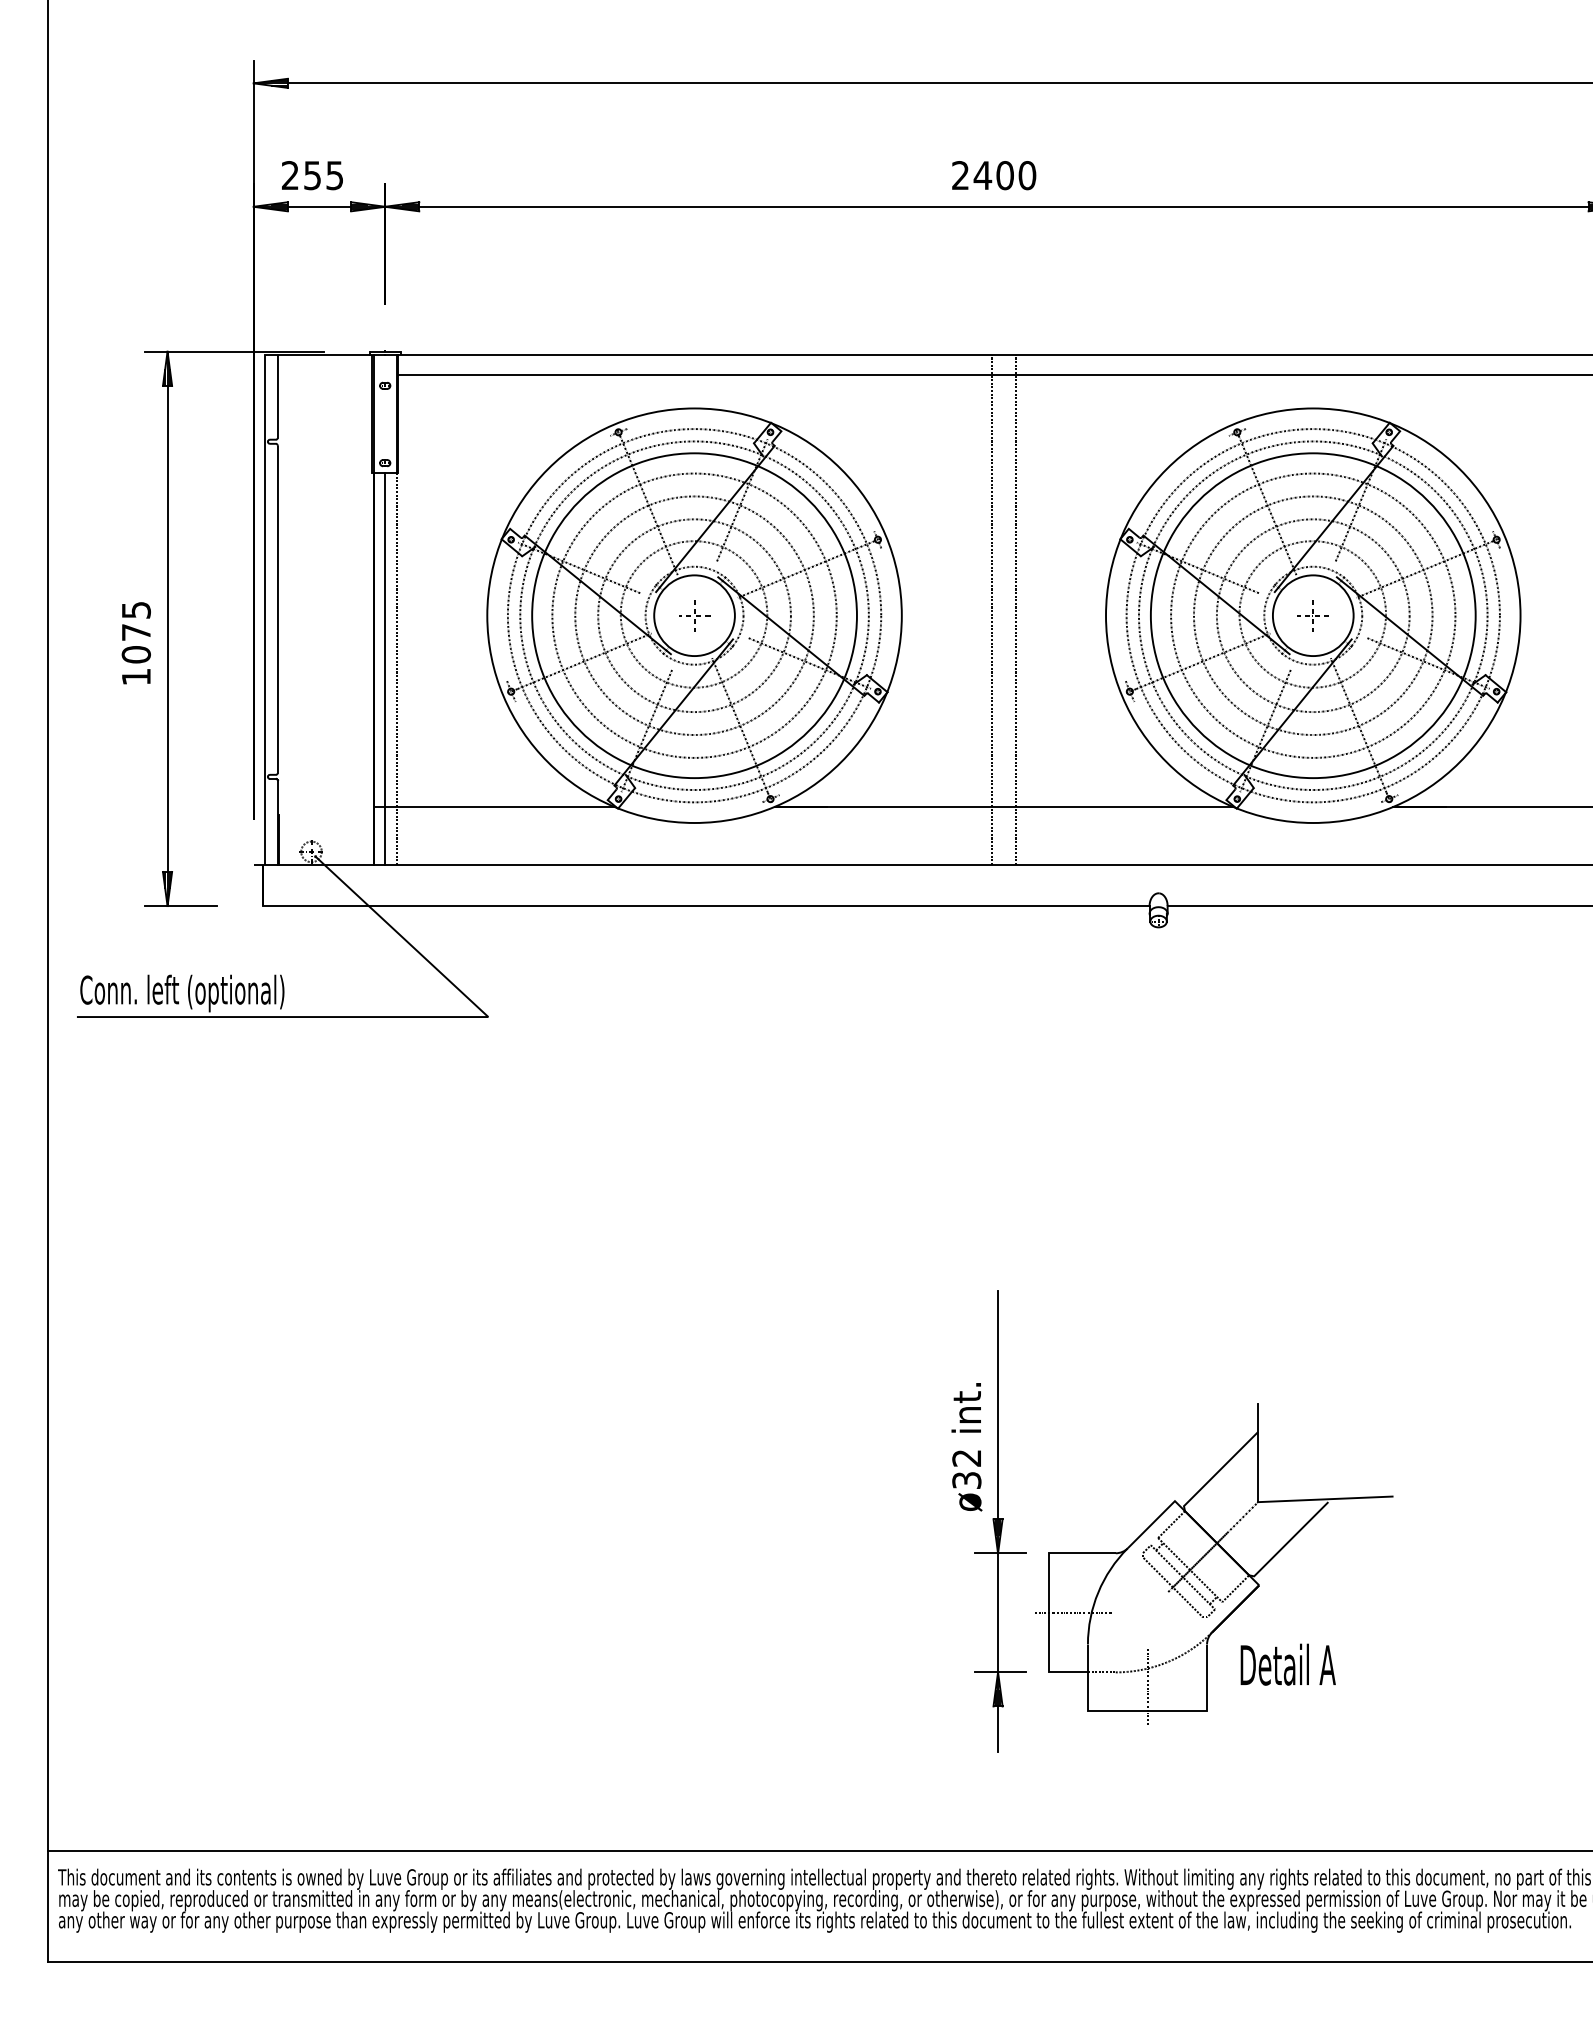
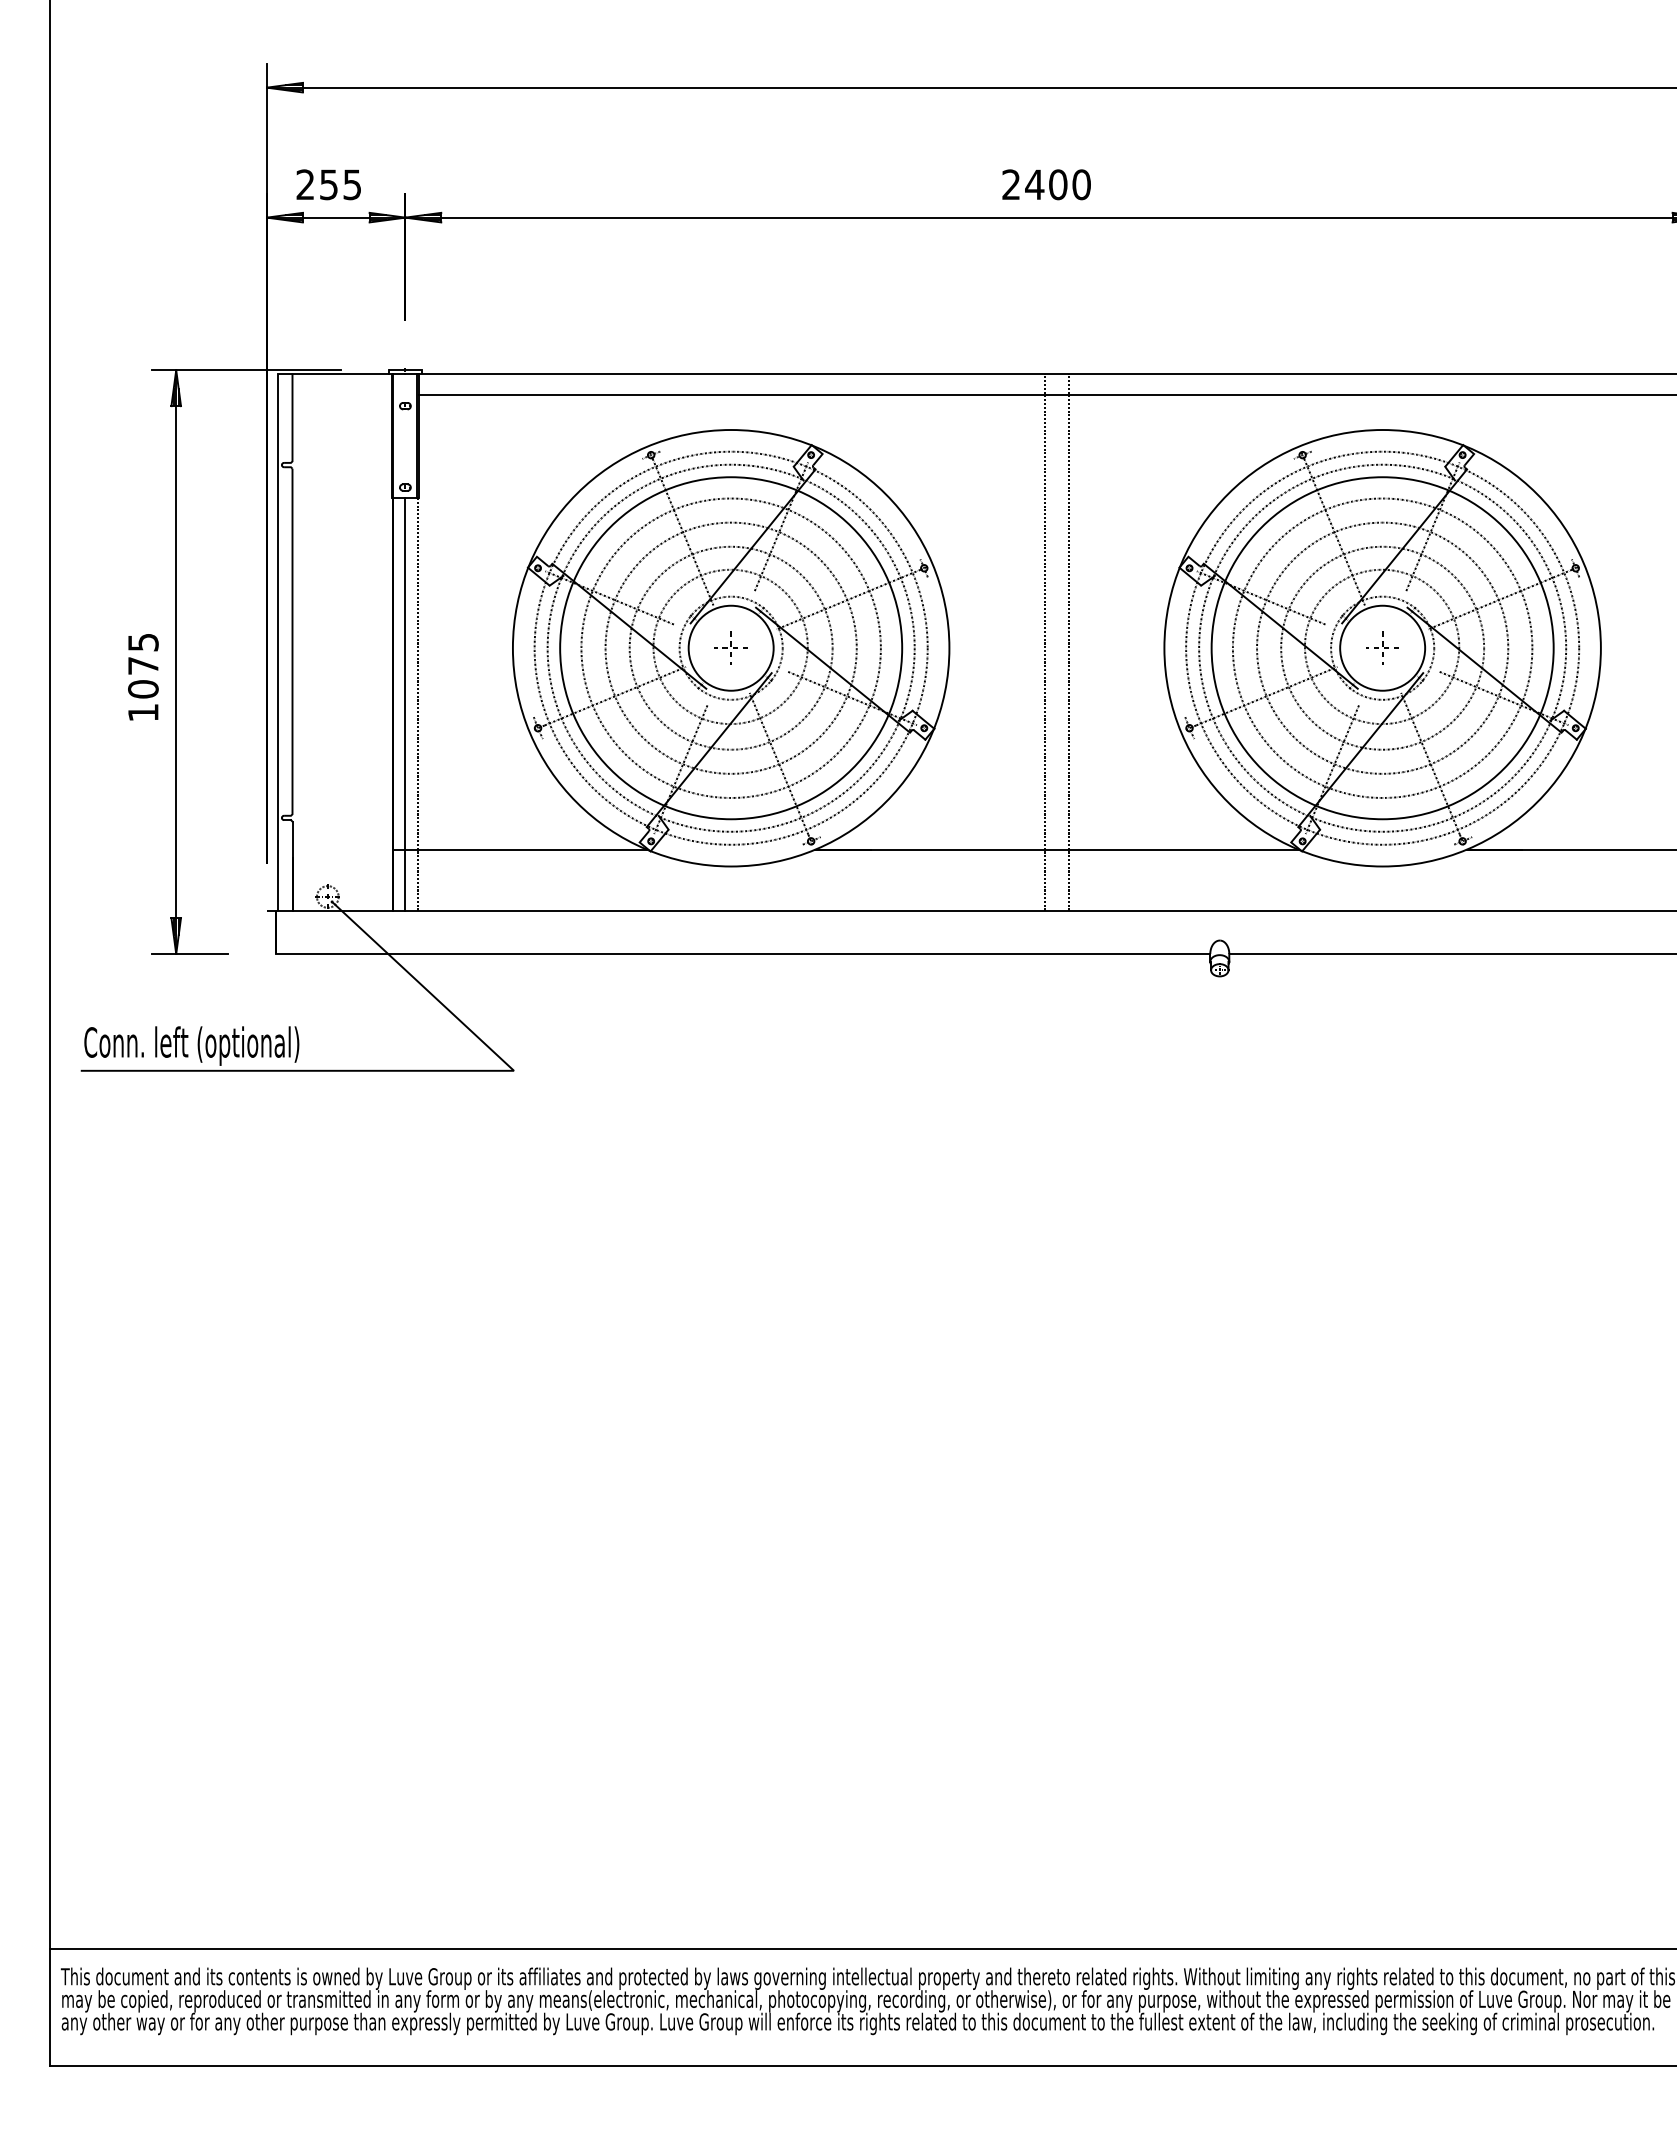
part: (1172, 1521) -> (1234, 1602), removed

